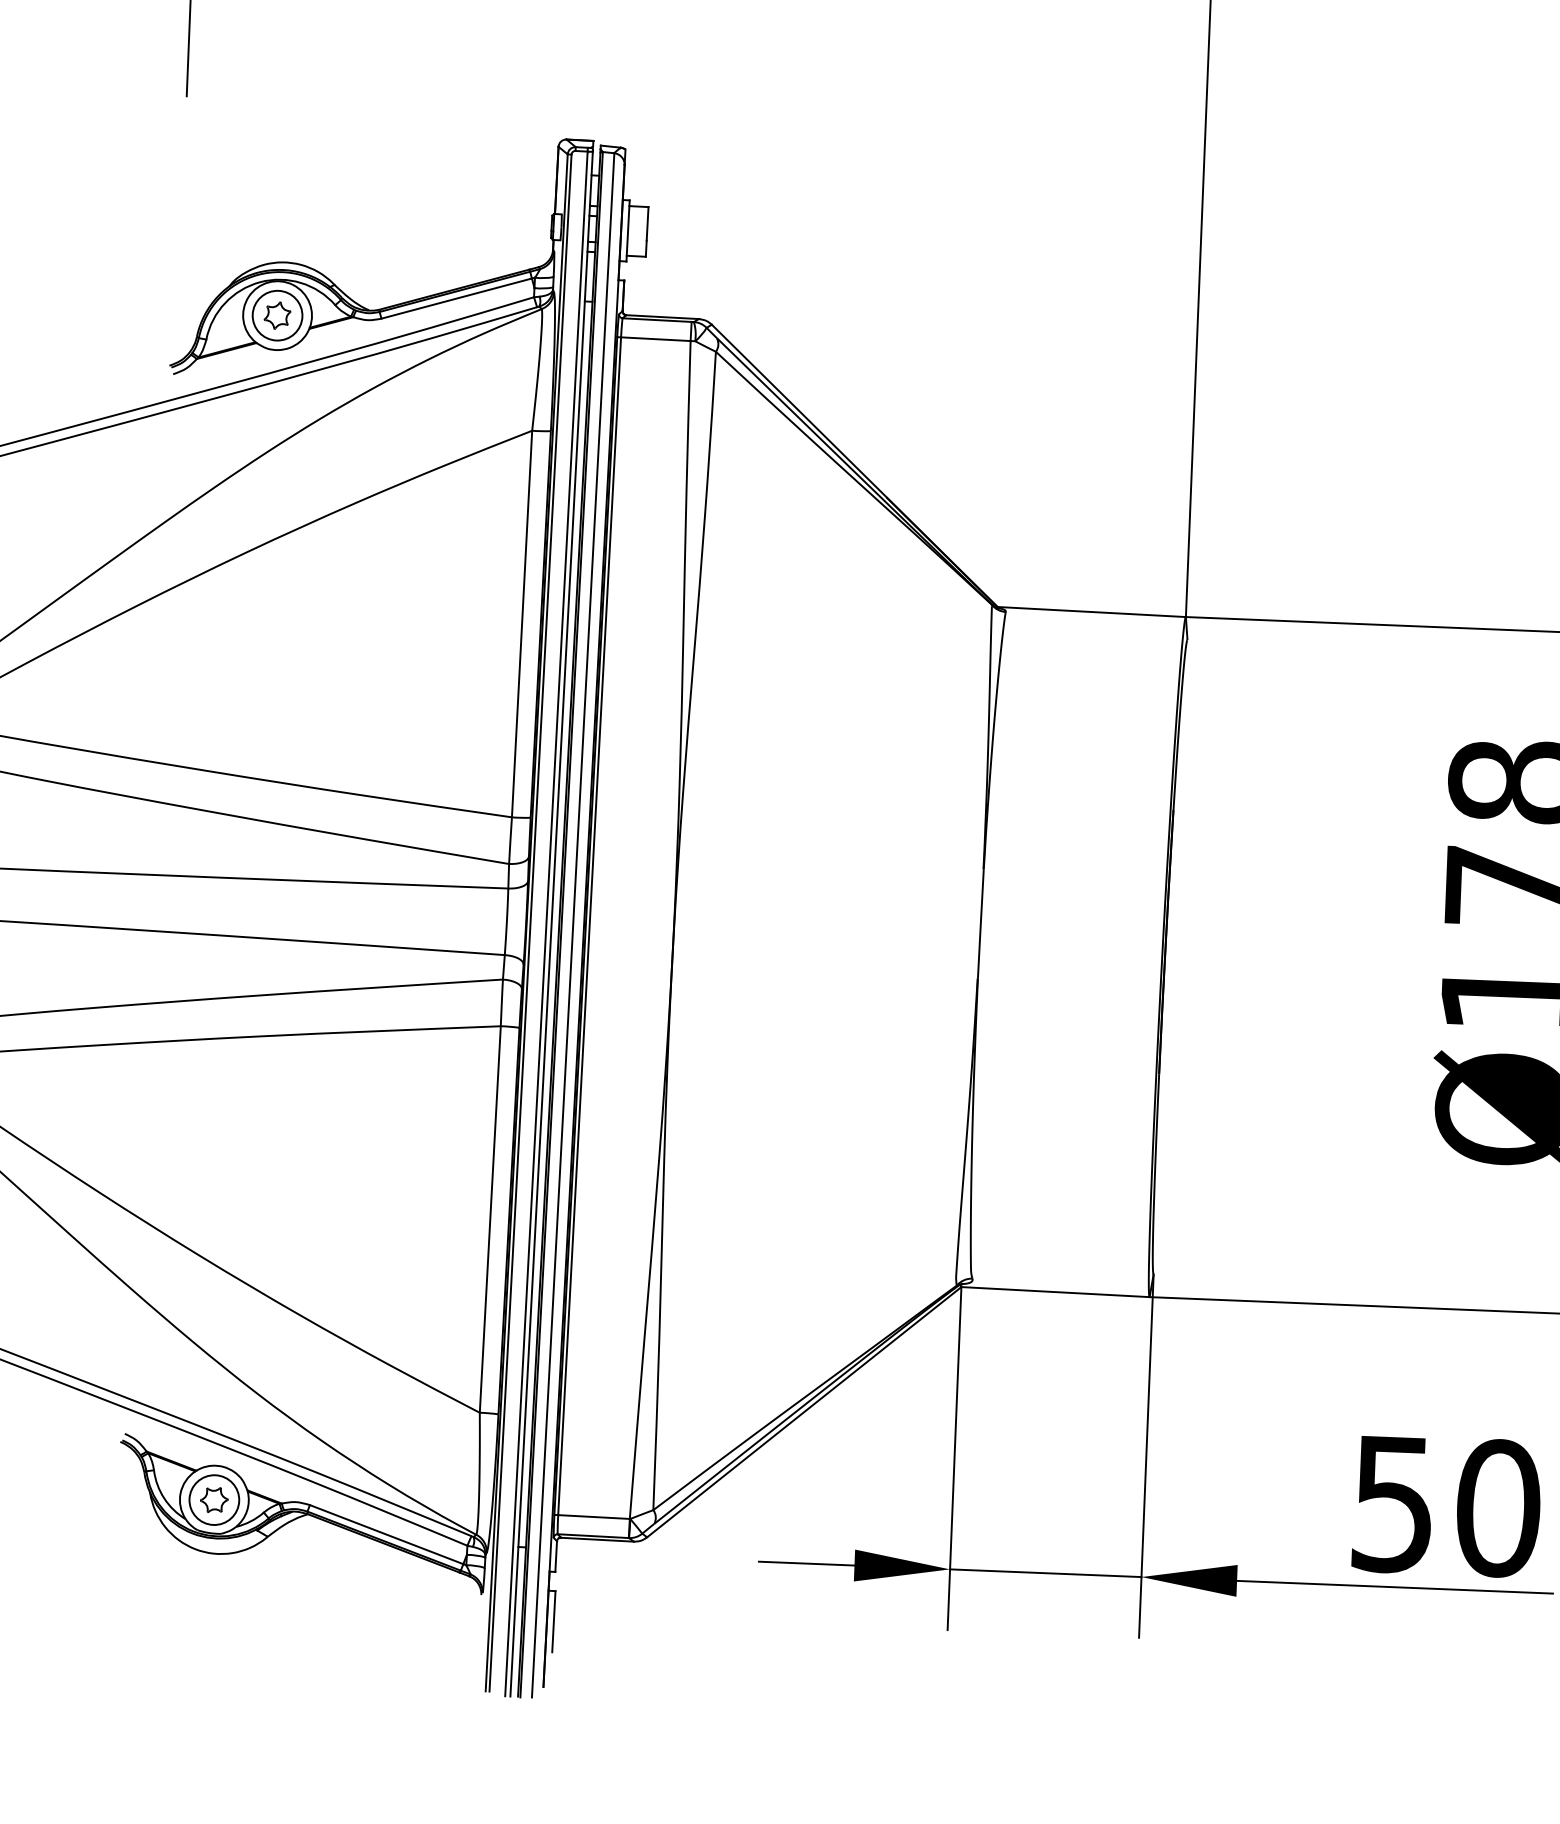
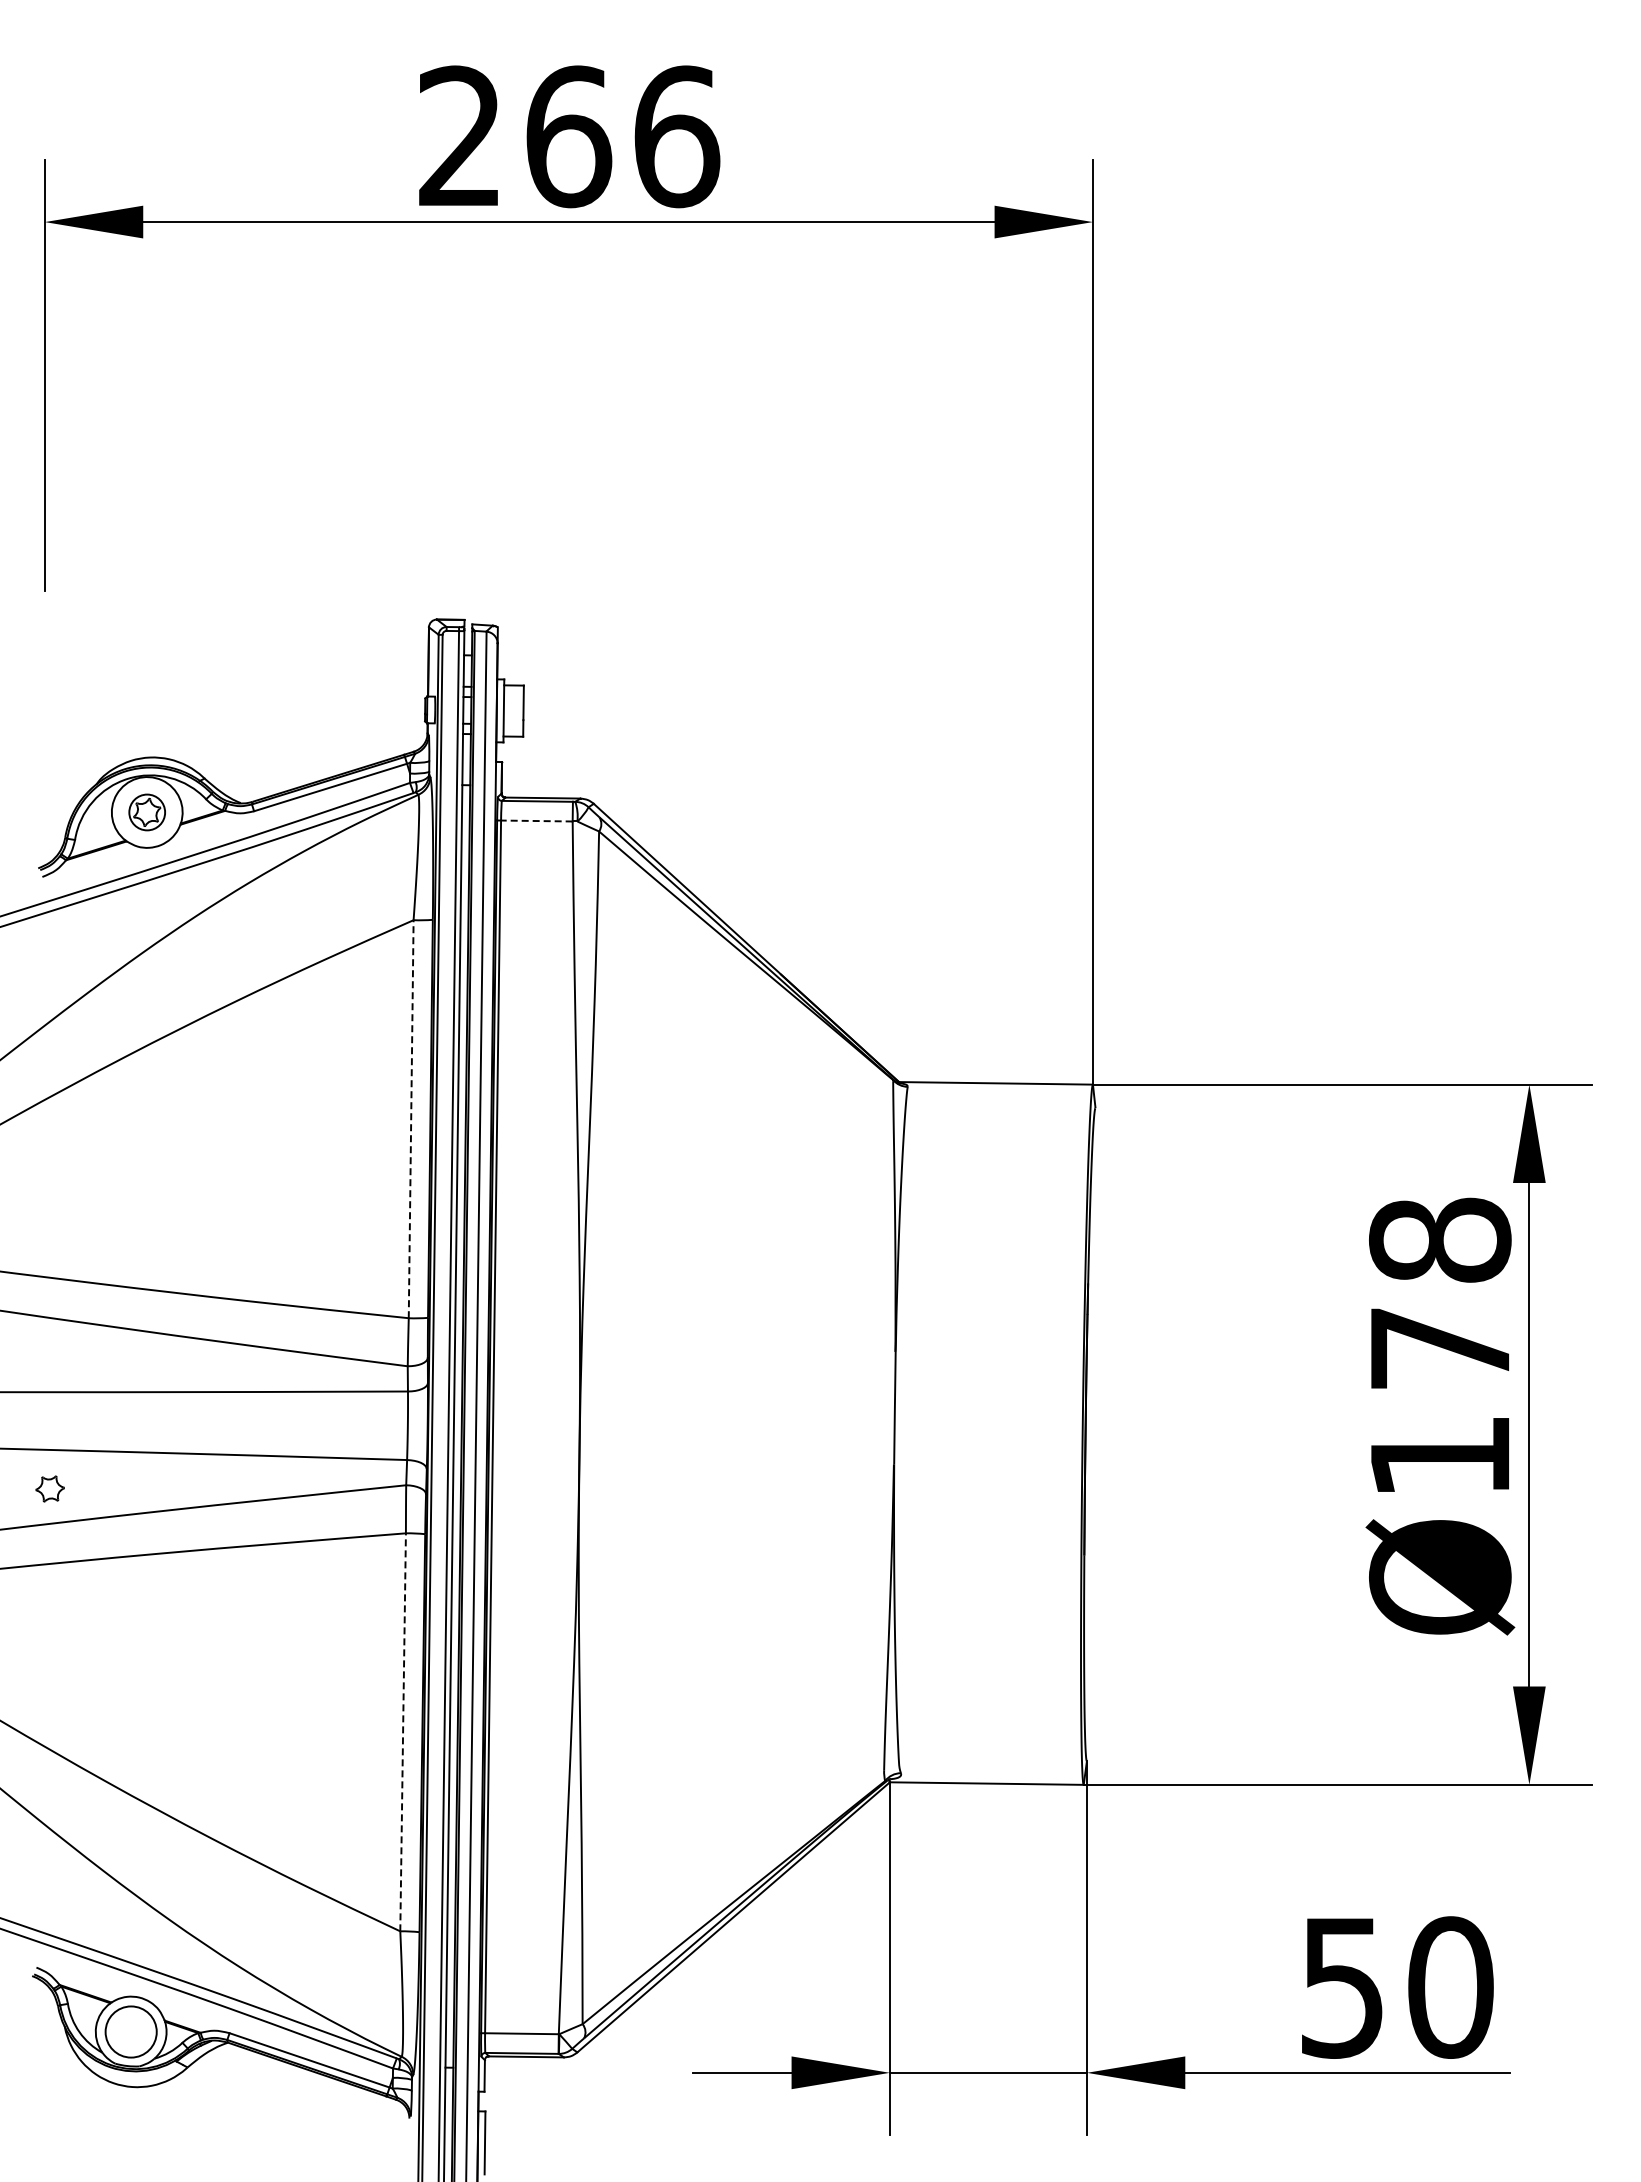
circle: (276, 315) -> (146, 812), size x0.7
line: (655, 339) -> (536, 821), solid -> dashed
line: (522, 625) -> (411, 1120), solid -> dashed
line: (490, 1220) -> (403, 1733), solid -> dashed
part: (213, 1499) -> (49, 1488), moved

